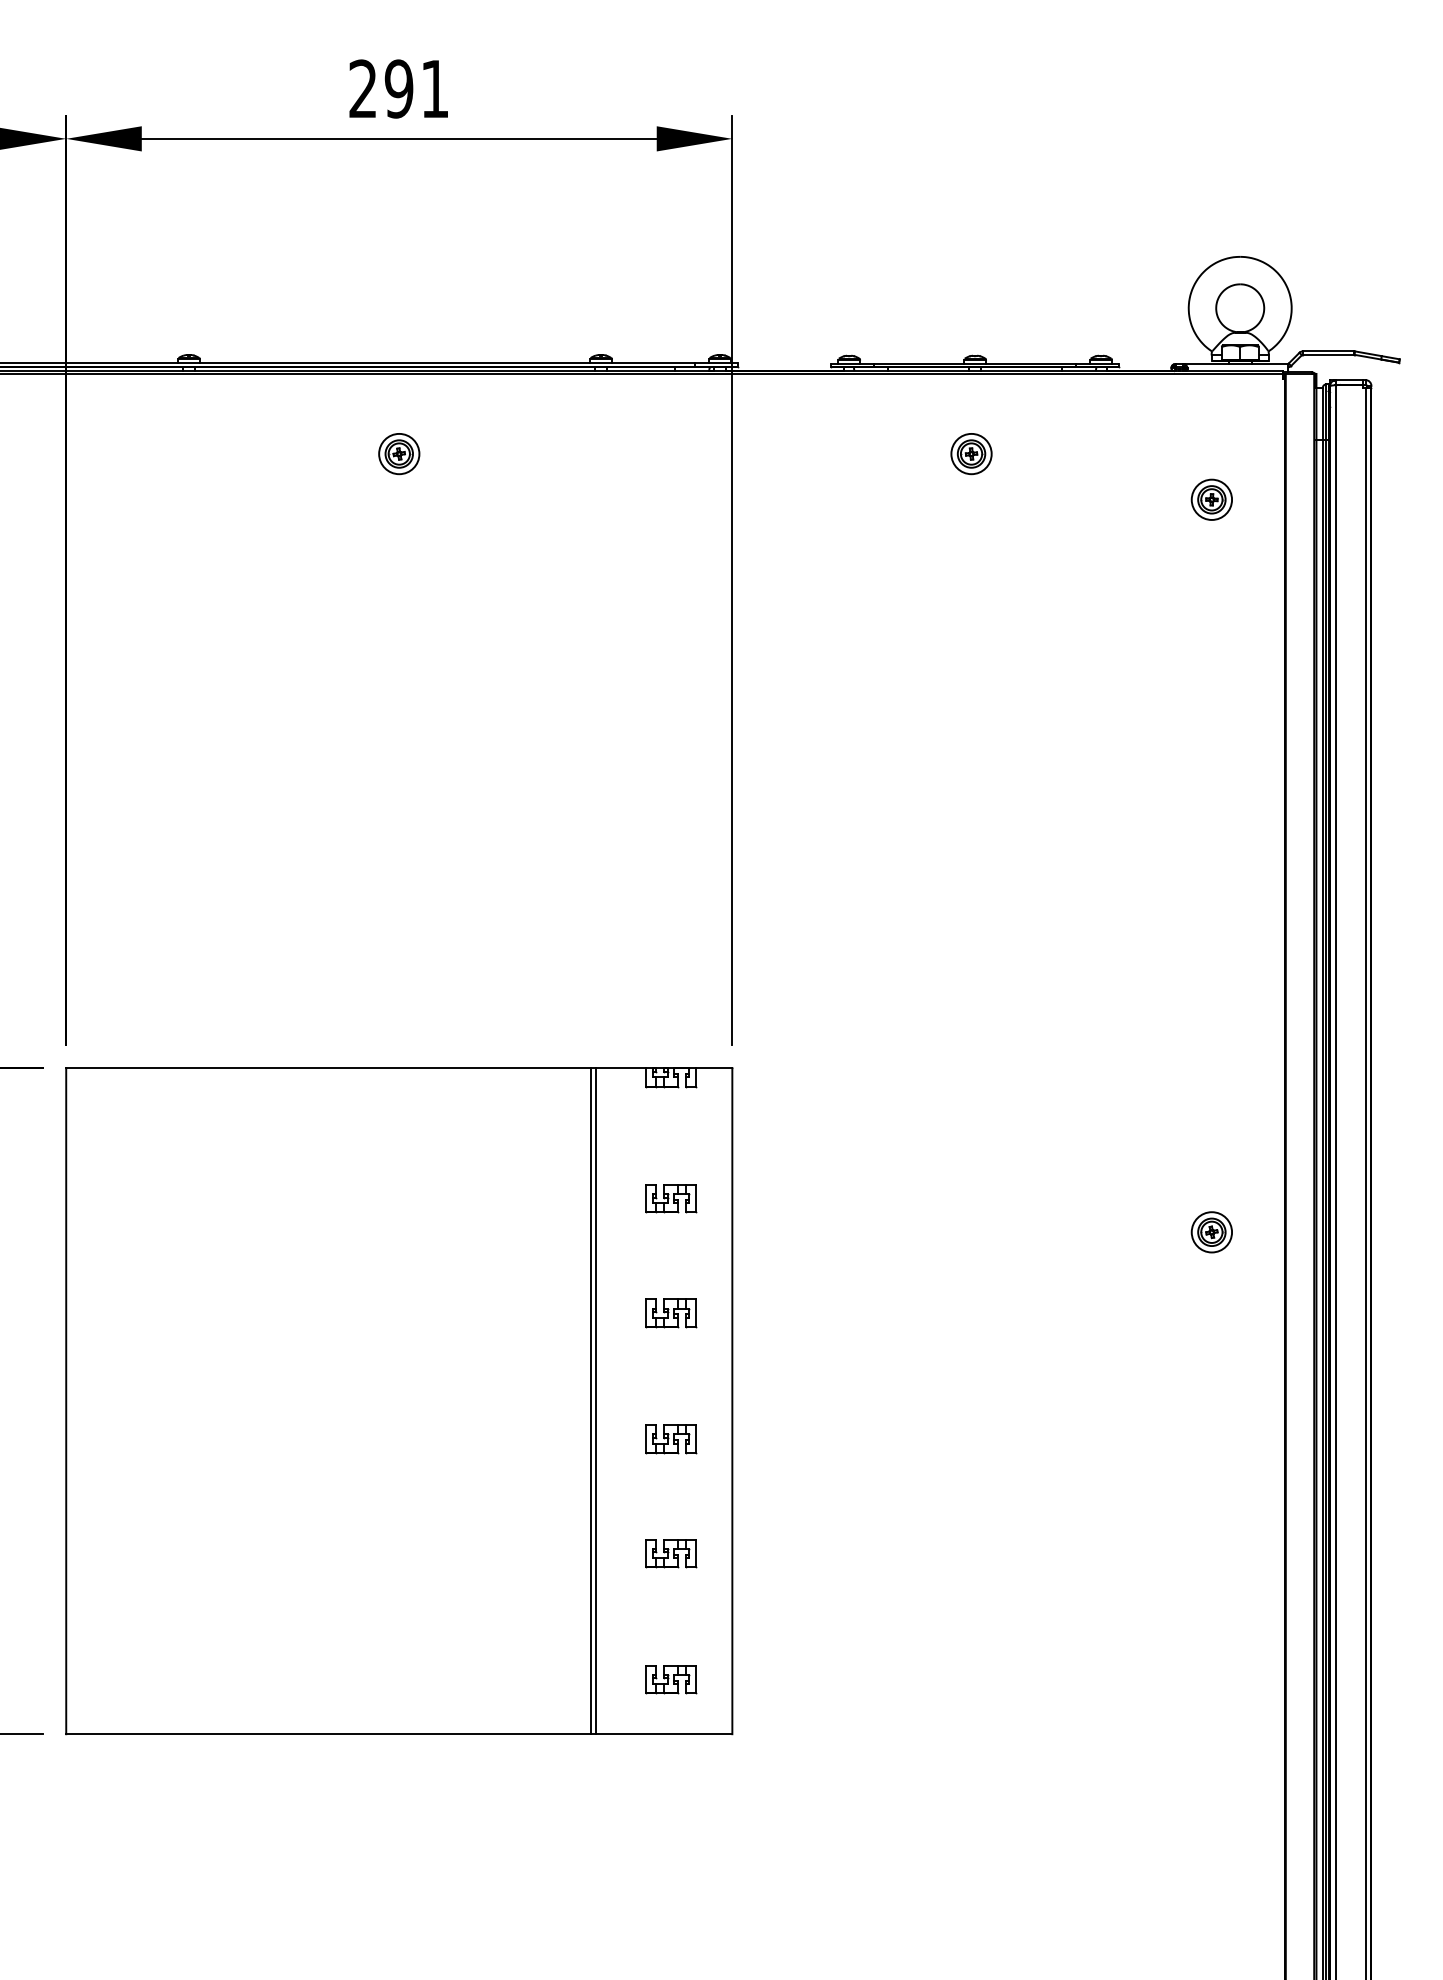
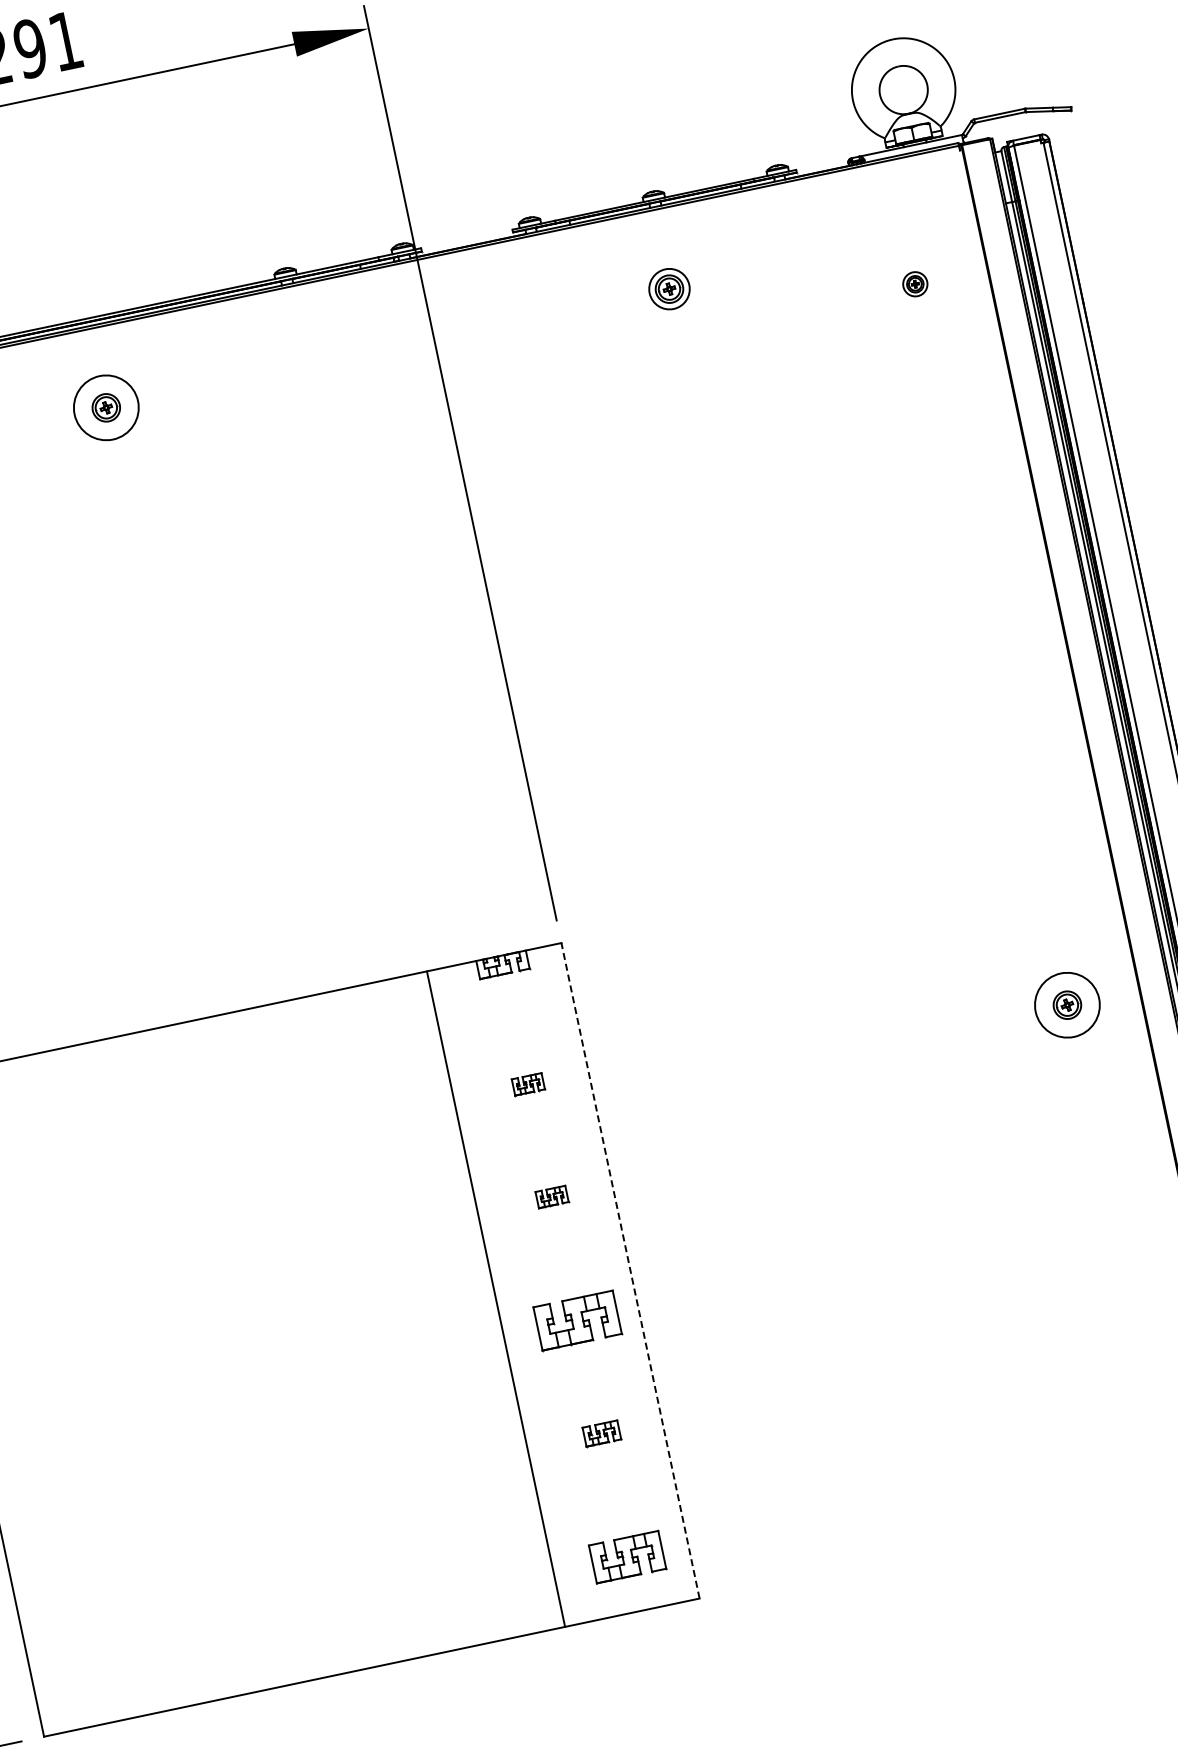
circle: (399, 453) -> (106, 407), size x1.6
part: (1211, 499) -> (915, 284), size x0.6
part: (671, 1198) -> (528, 1083), size x0.6
circle: (1211, 1232) -> (1067, 1005), size x1.6
part: (671, 1313) -> (552, 1197), size x0.6
line: (732, 1400) -> (630, 1270), solid -> dashed
line: (590, 1401) -> (491, 1300), removed
part: (671, 1439) -> (578, 1321), size x1.6
part: (671, 1553) -> (602, 1433), size x0.7
part: (671, 1679) -> (628, 1557), size x1.4

